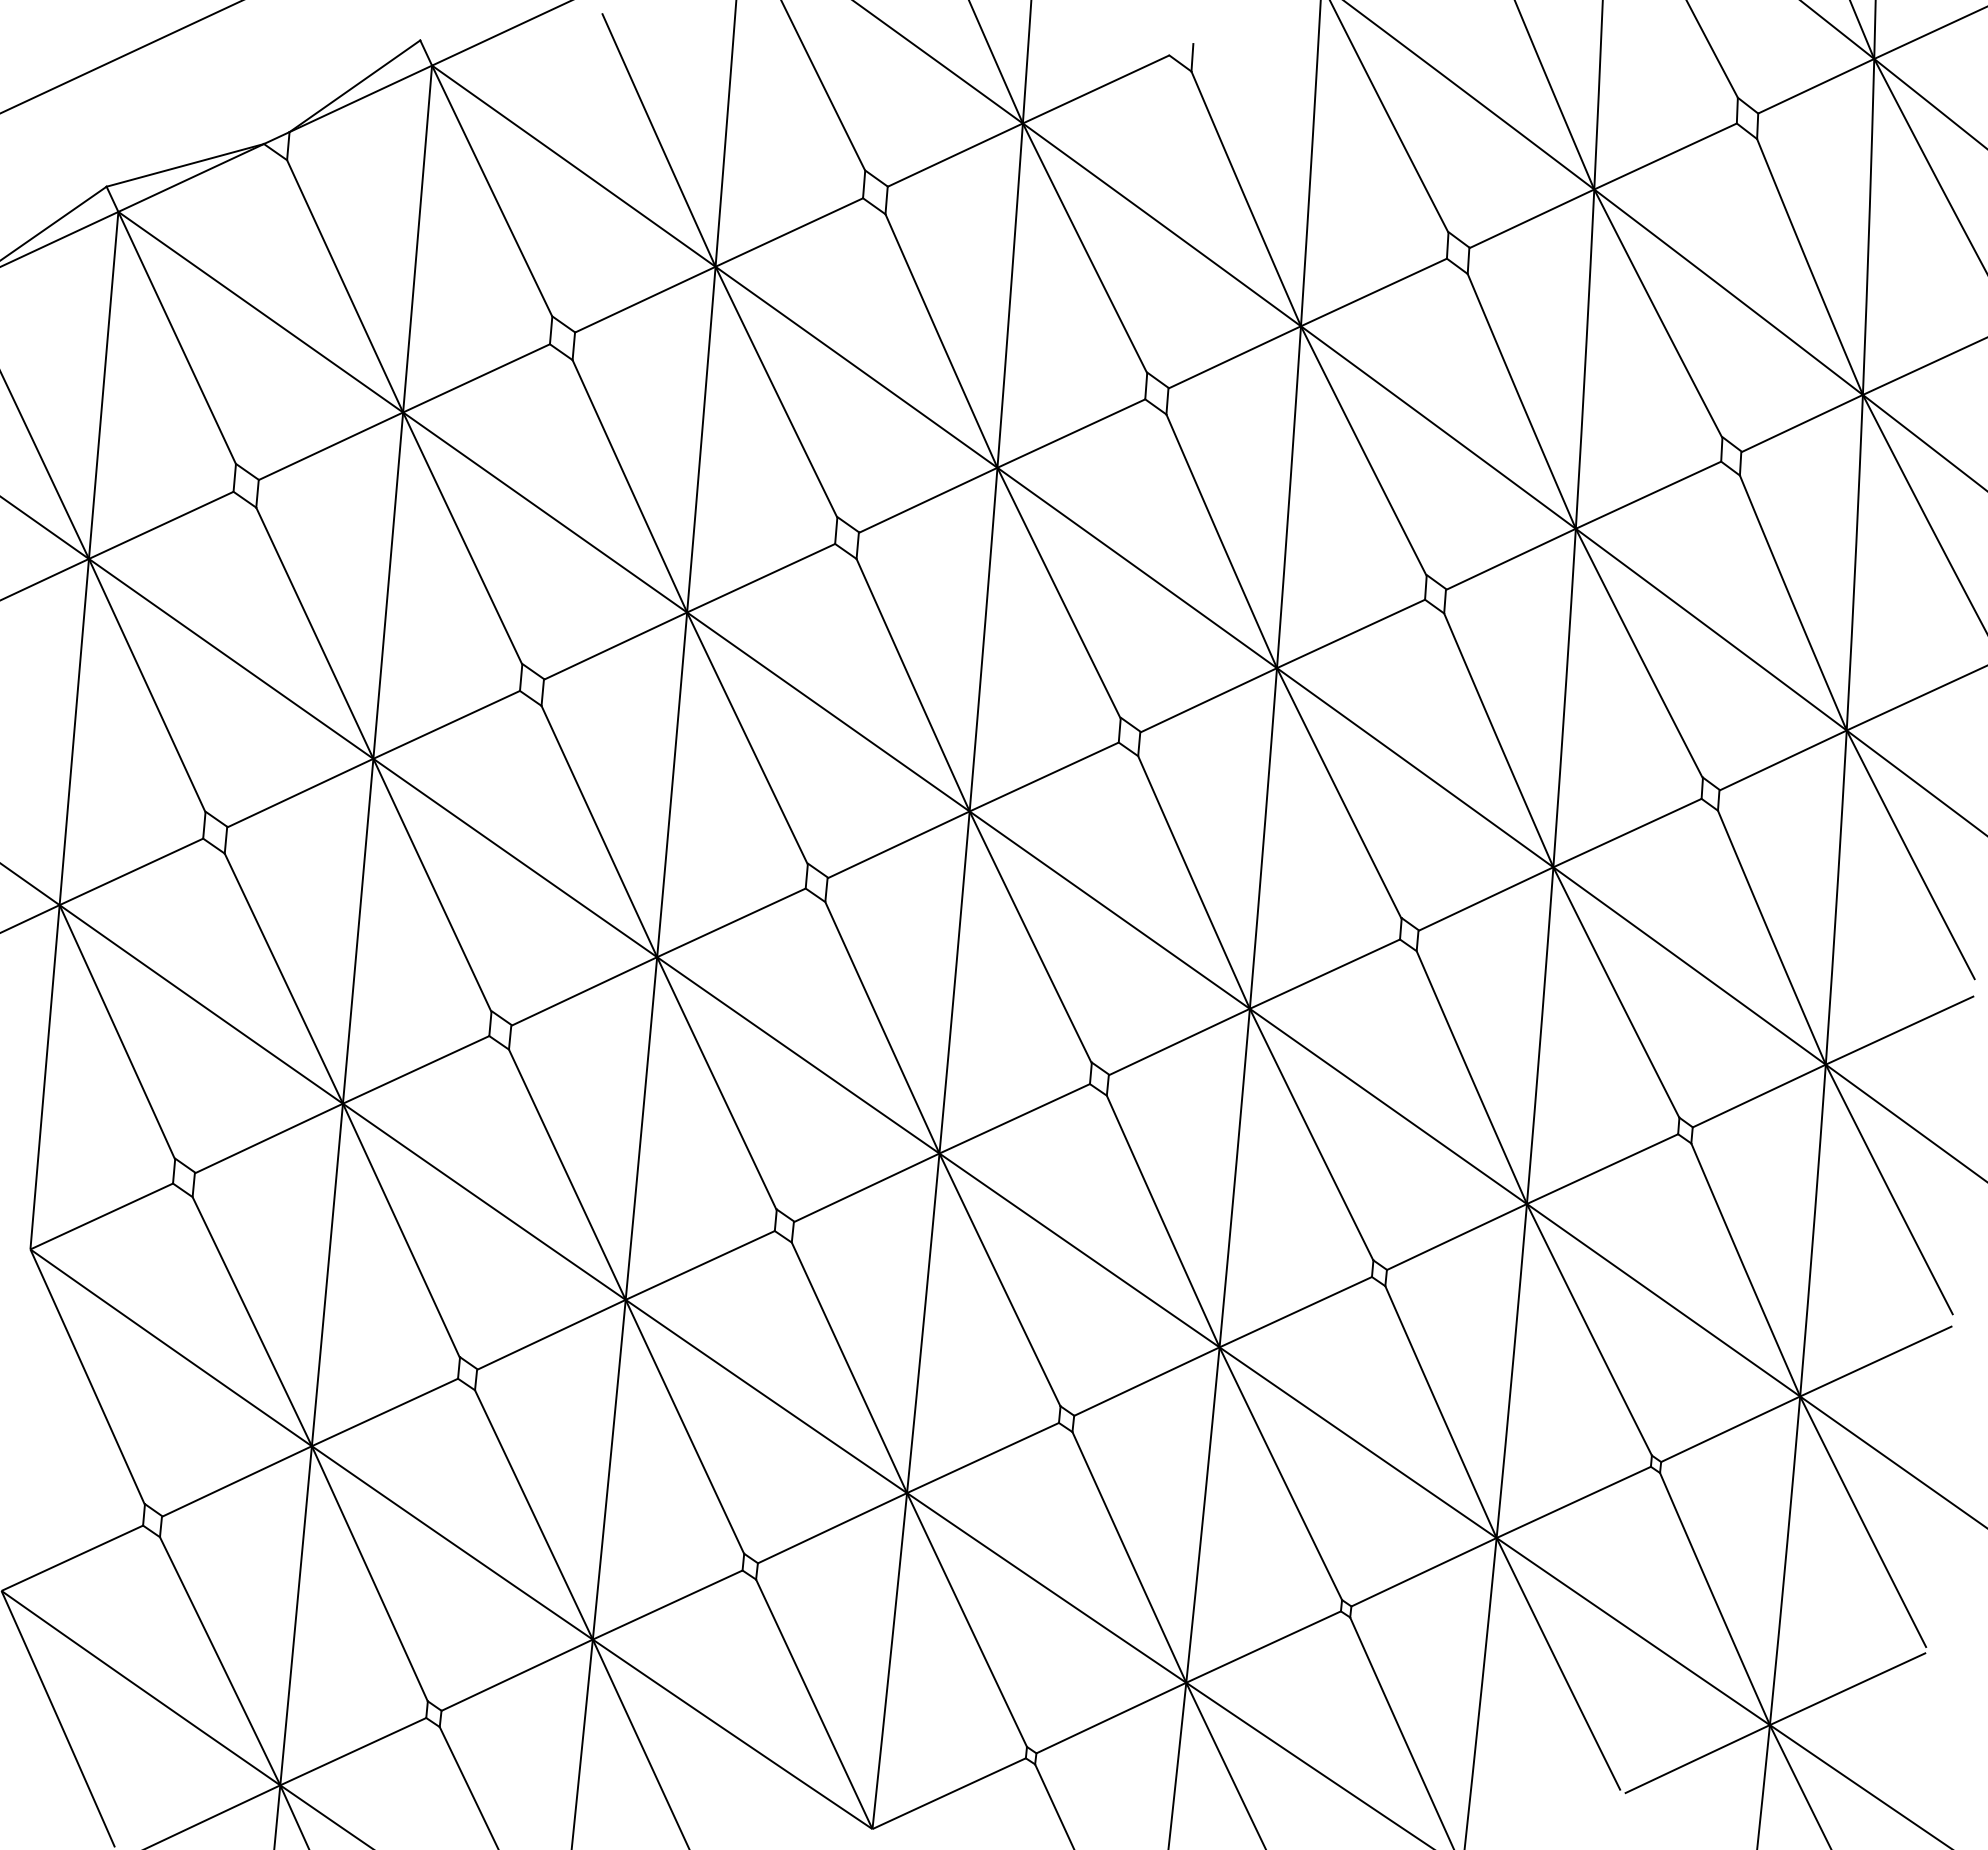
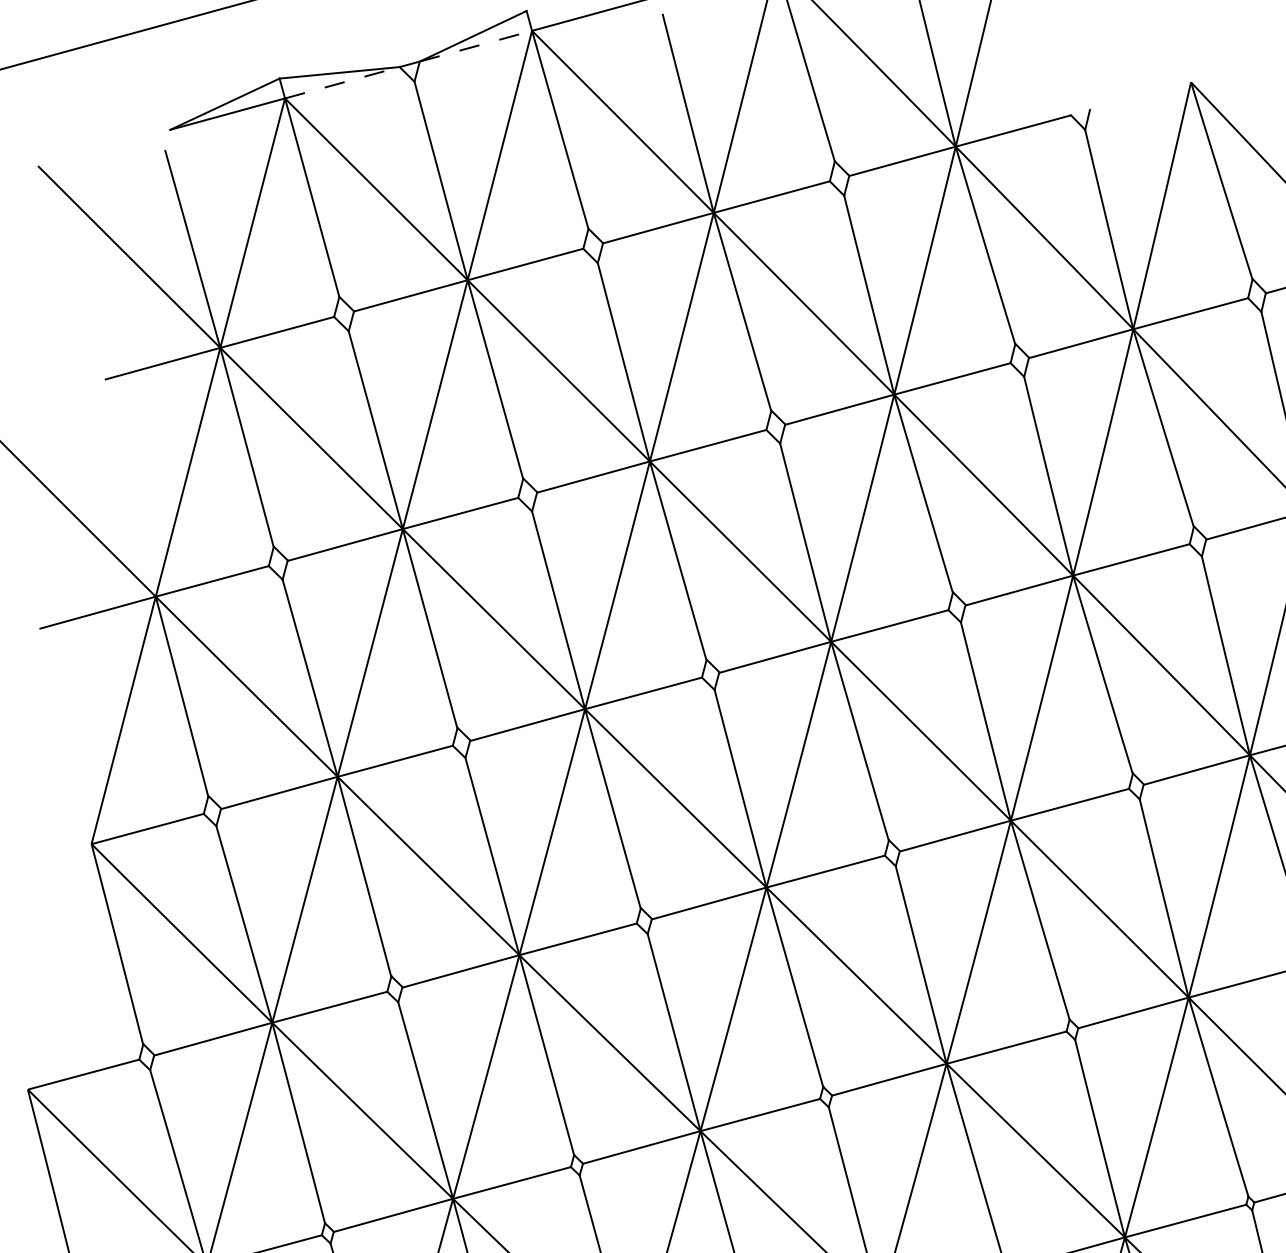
line: (360, 98) -> (475, 45), solid -> dashed
line: (191, 177) -> (342, 82), solid -> dashed

